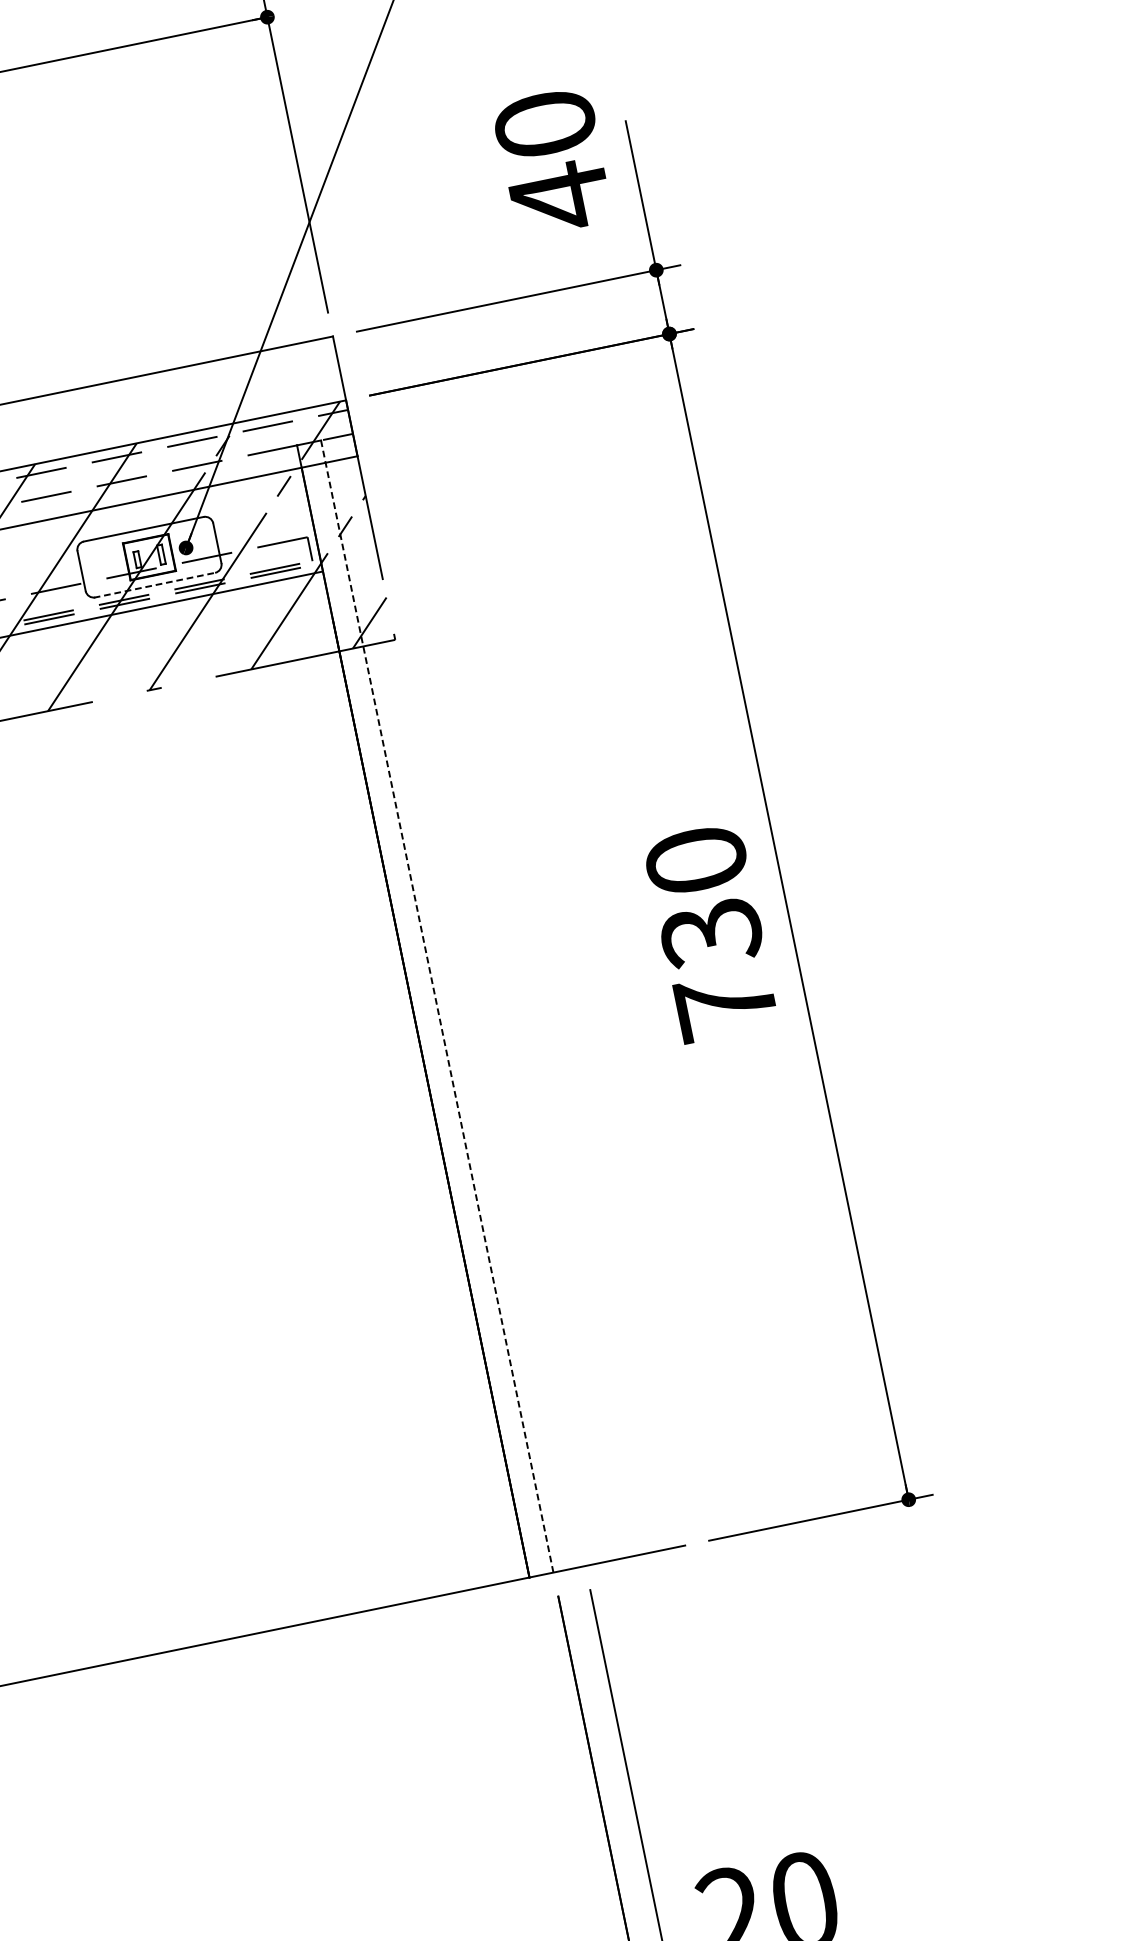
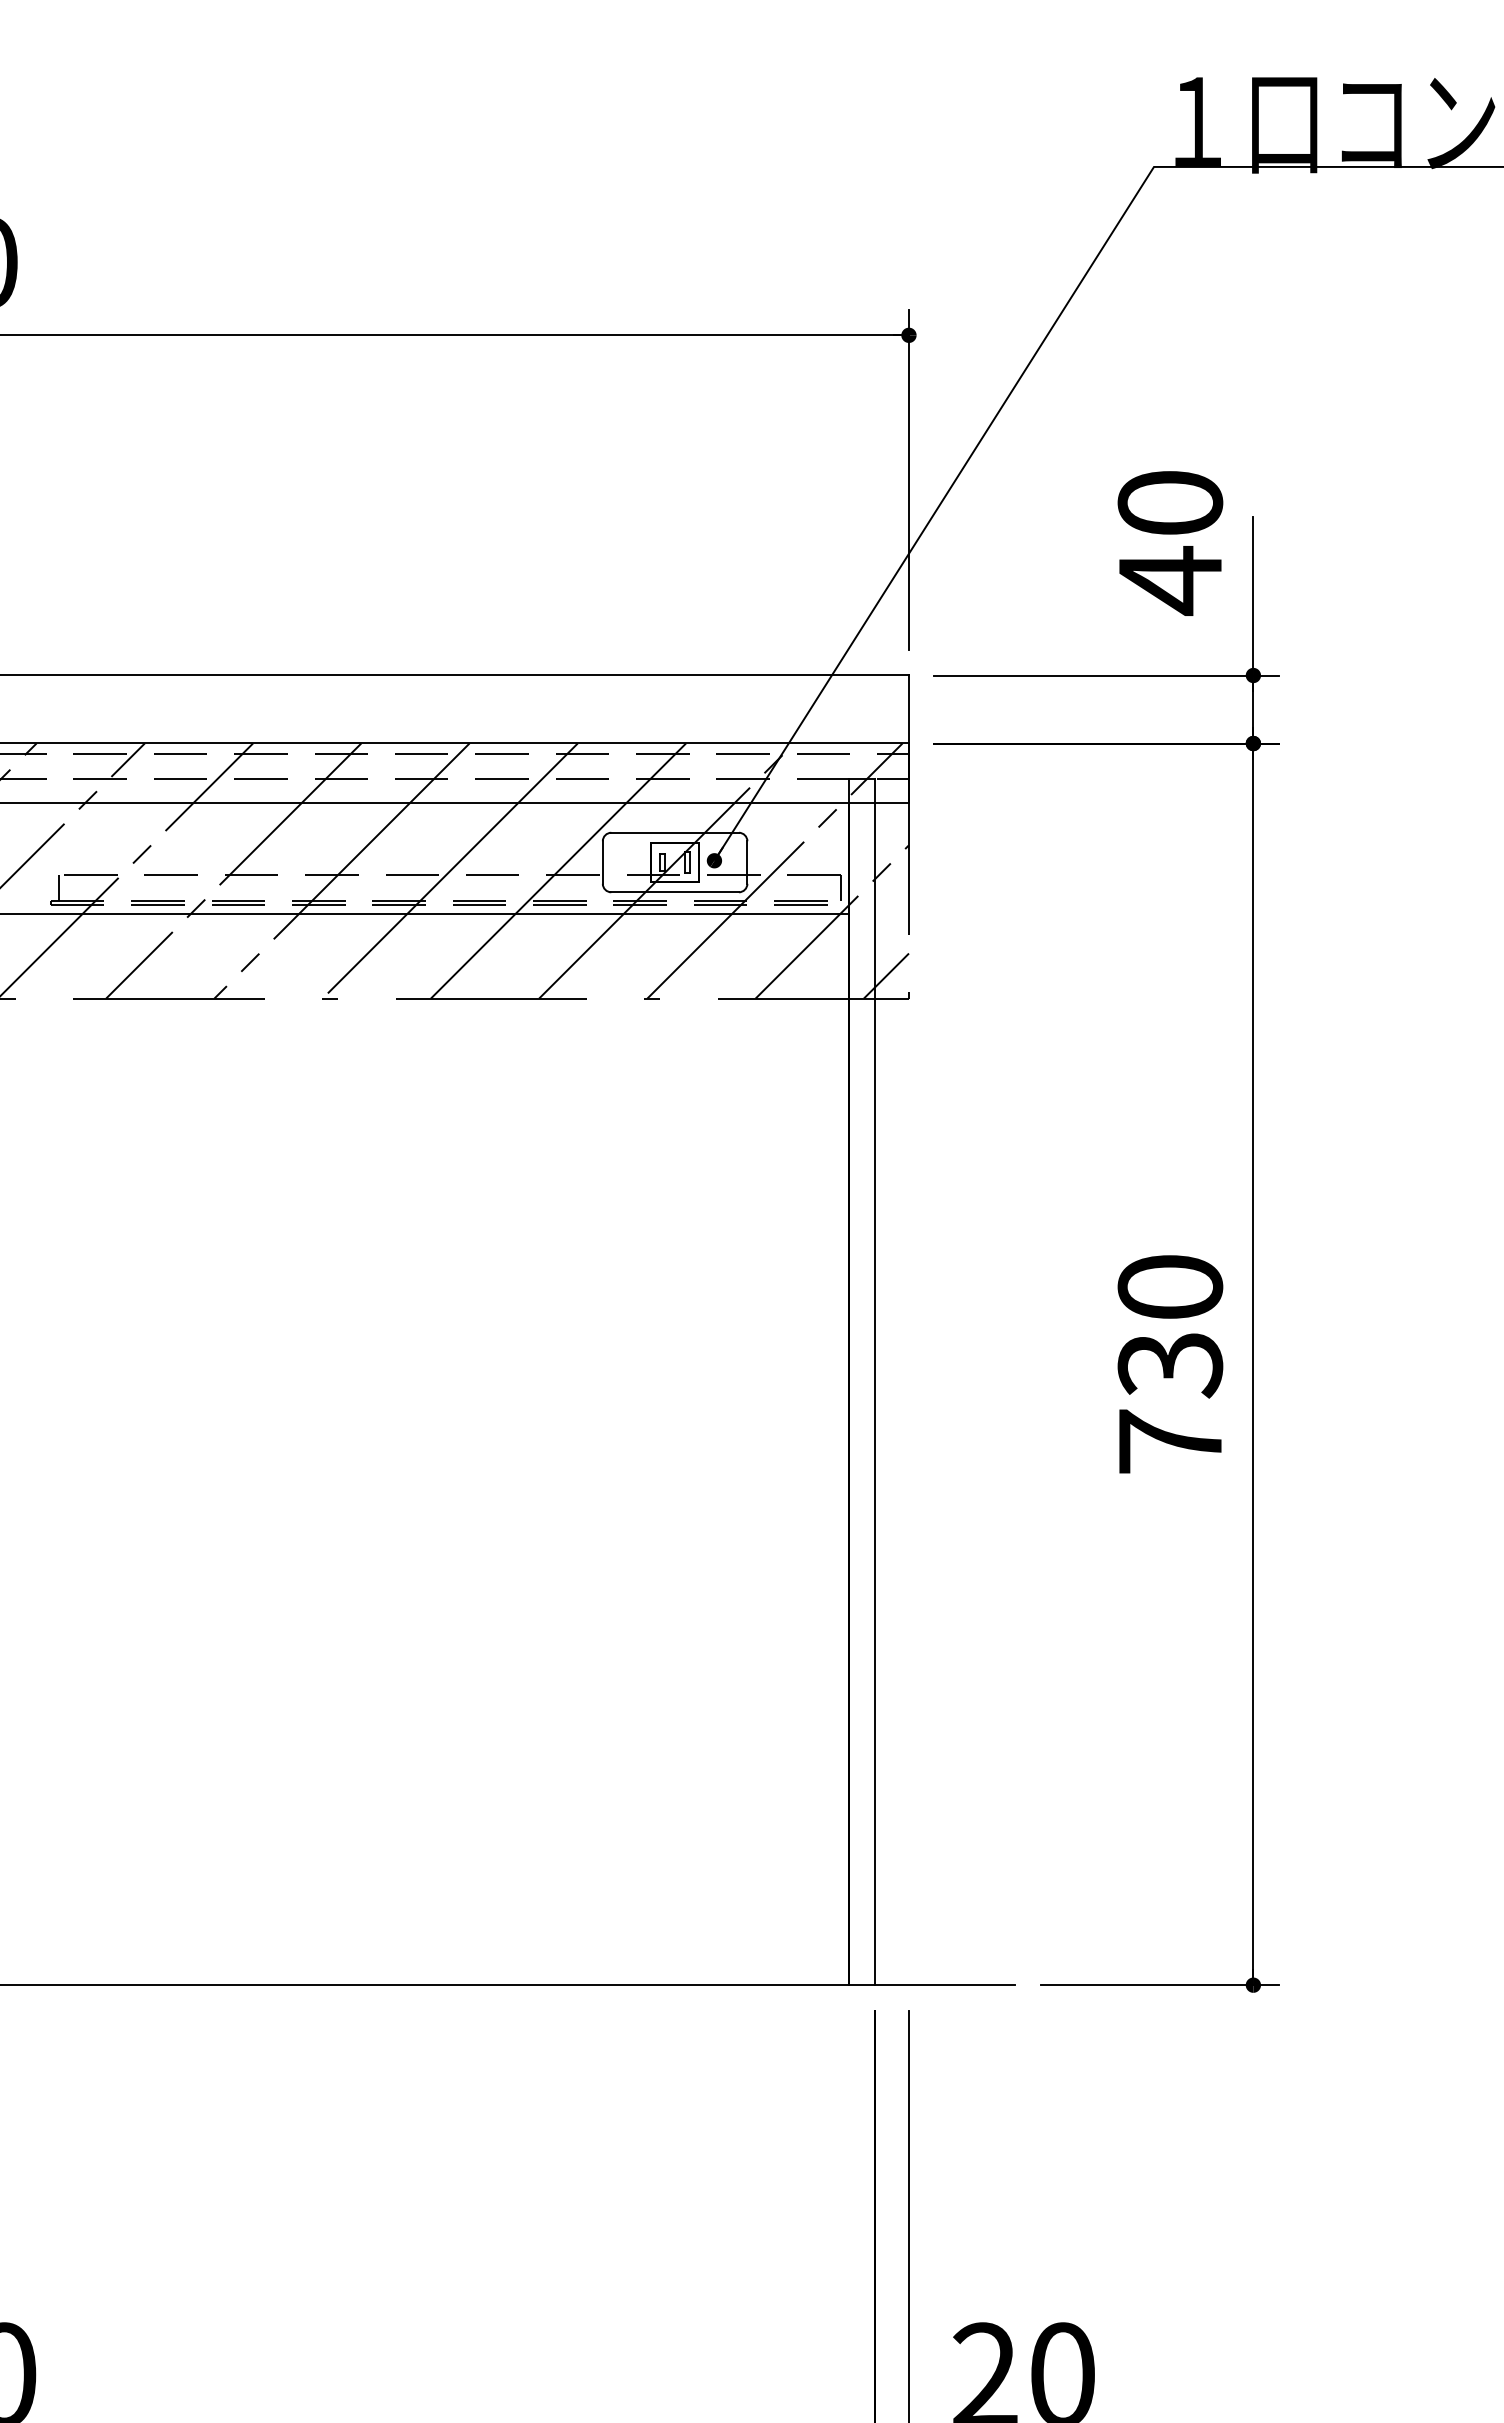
line: (154, 585) -> (674, 892), dashed -> solid
line: (436, 1006) -> (874, 1382), dashed -> solid

